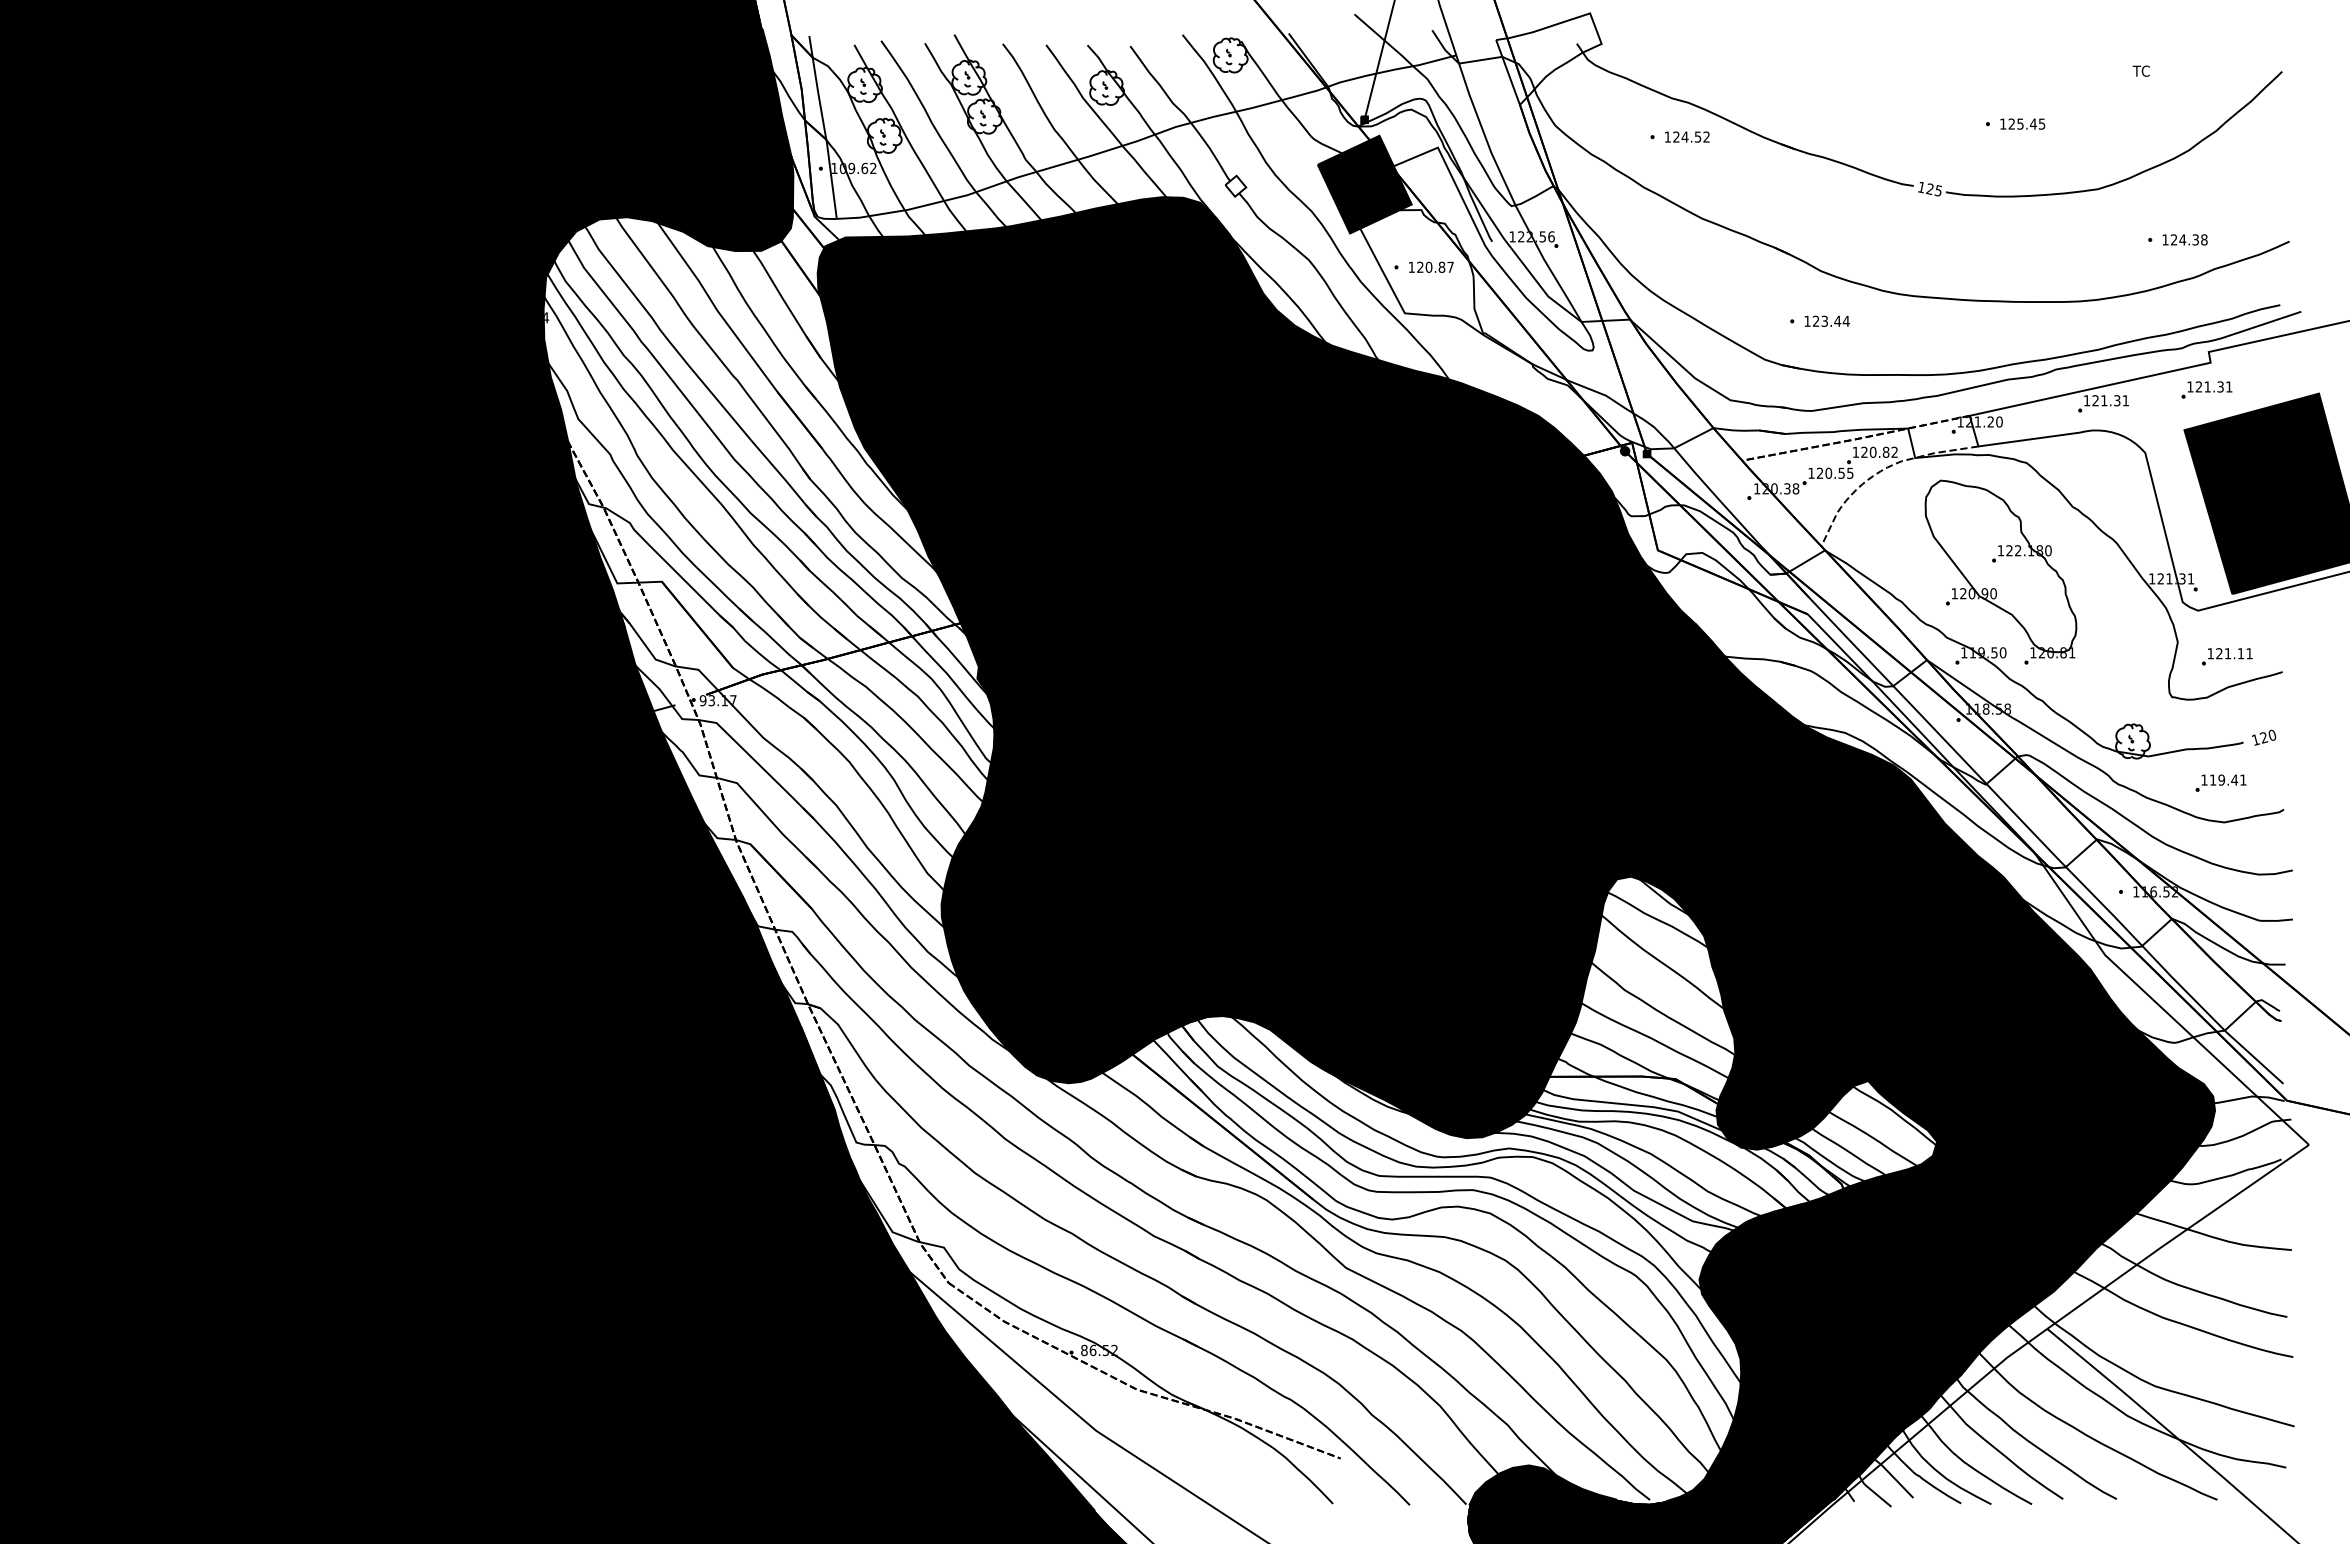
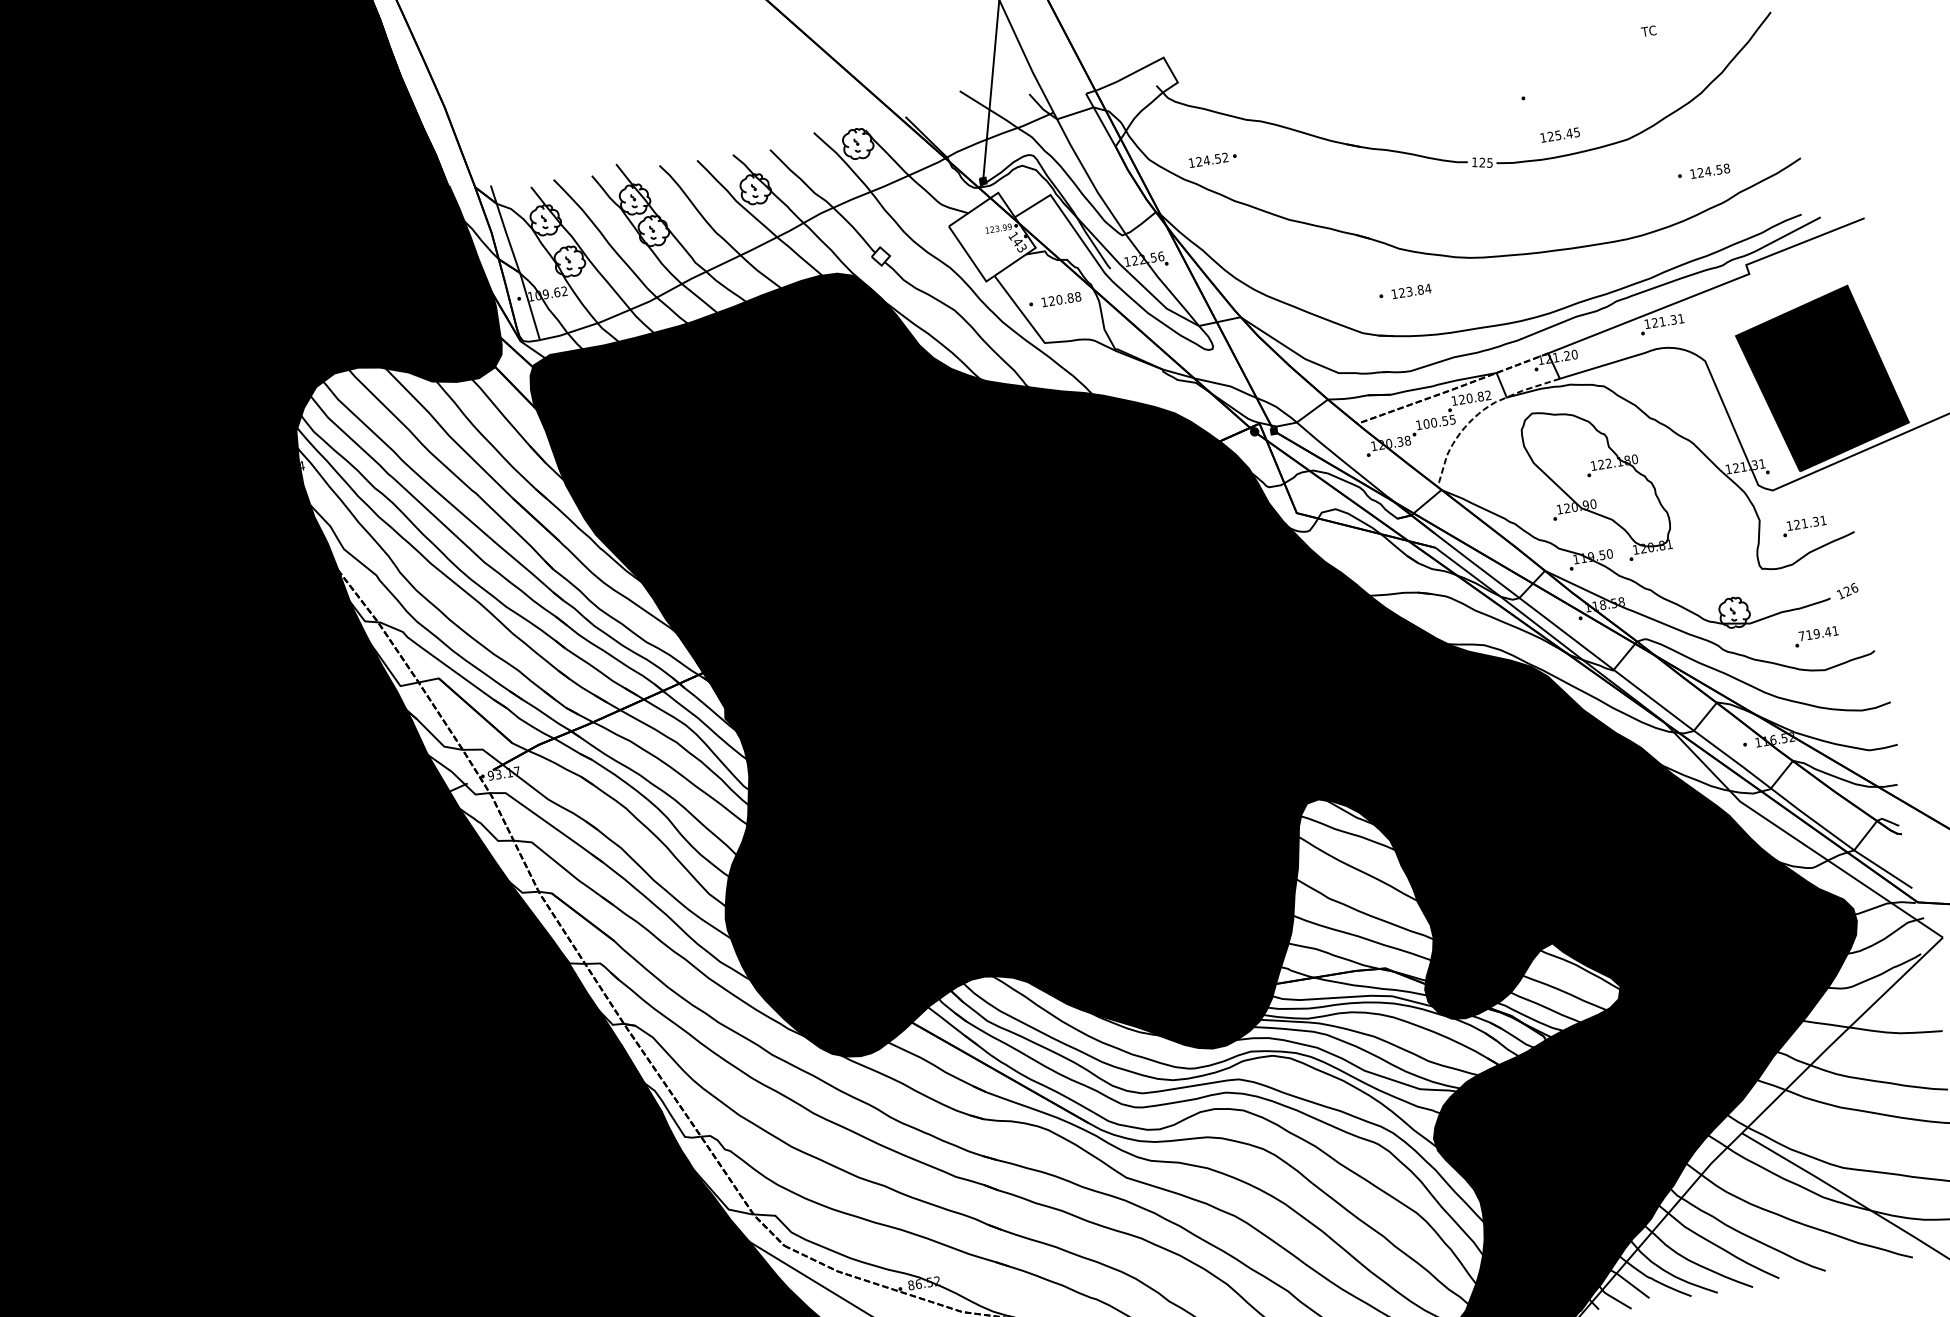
text: (2022, 123) -> (1559, 134), moved
text: (1687, 136) -> (1208, 159), moved
fill: (1364, 184) -> (992, 237), removed
text: (2195, 239) -> (1719, 169), 124.38 -> 124.58
text: (1450, 266) -> (1077, 296), 120.87 -> 120.88
text: (1837, 320) -> (1420, 289), 123.44 -> 123.84
part: (2206, 389) -> (1749, 297), removed
text: (1819, 472) -> (1425, 423), 120.55 -> 100.55
text: (2240, 653) -> (1815, 521), 121.11 -> 121.31
text: (2272, 734) -> (1854, 587), 120 -> 126
text: (2204, 779) -> (1801, 635), 119.41 -> 719.41

